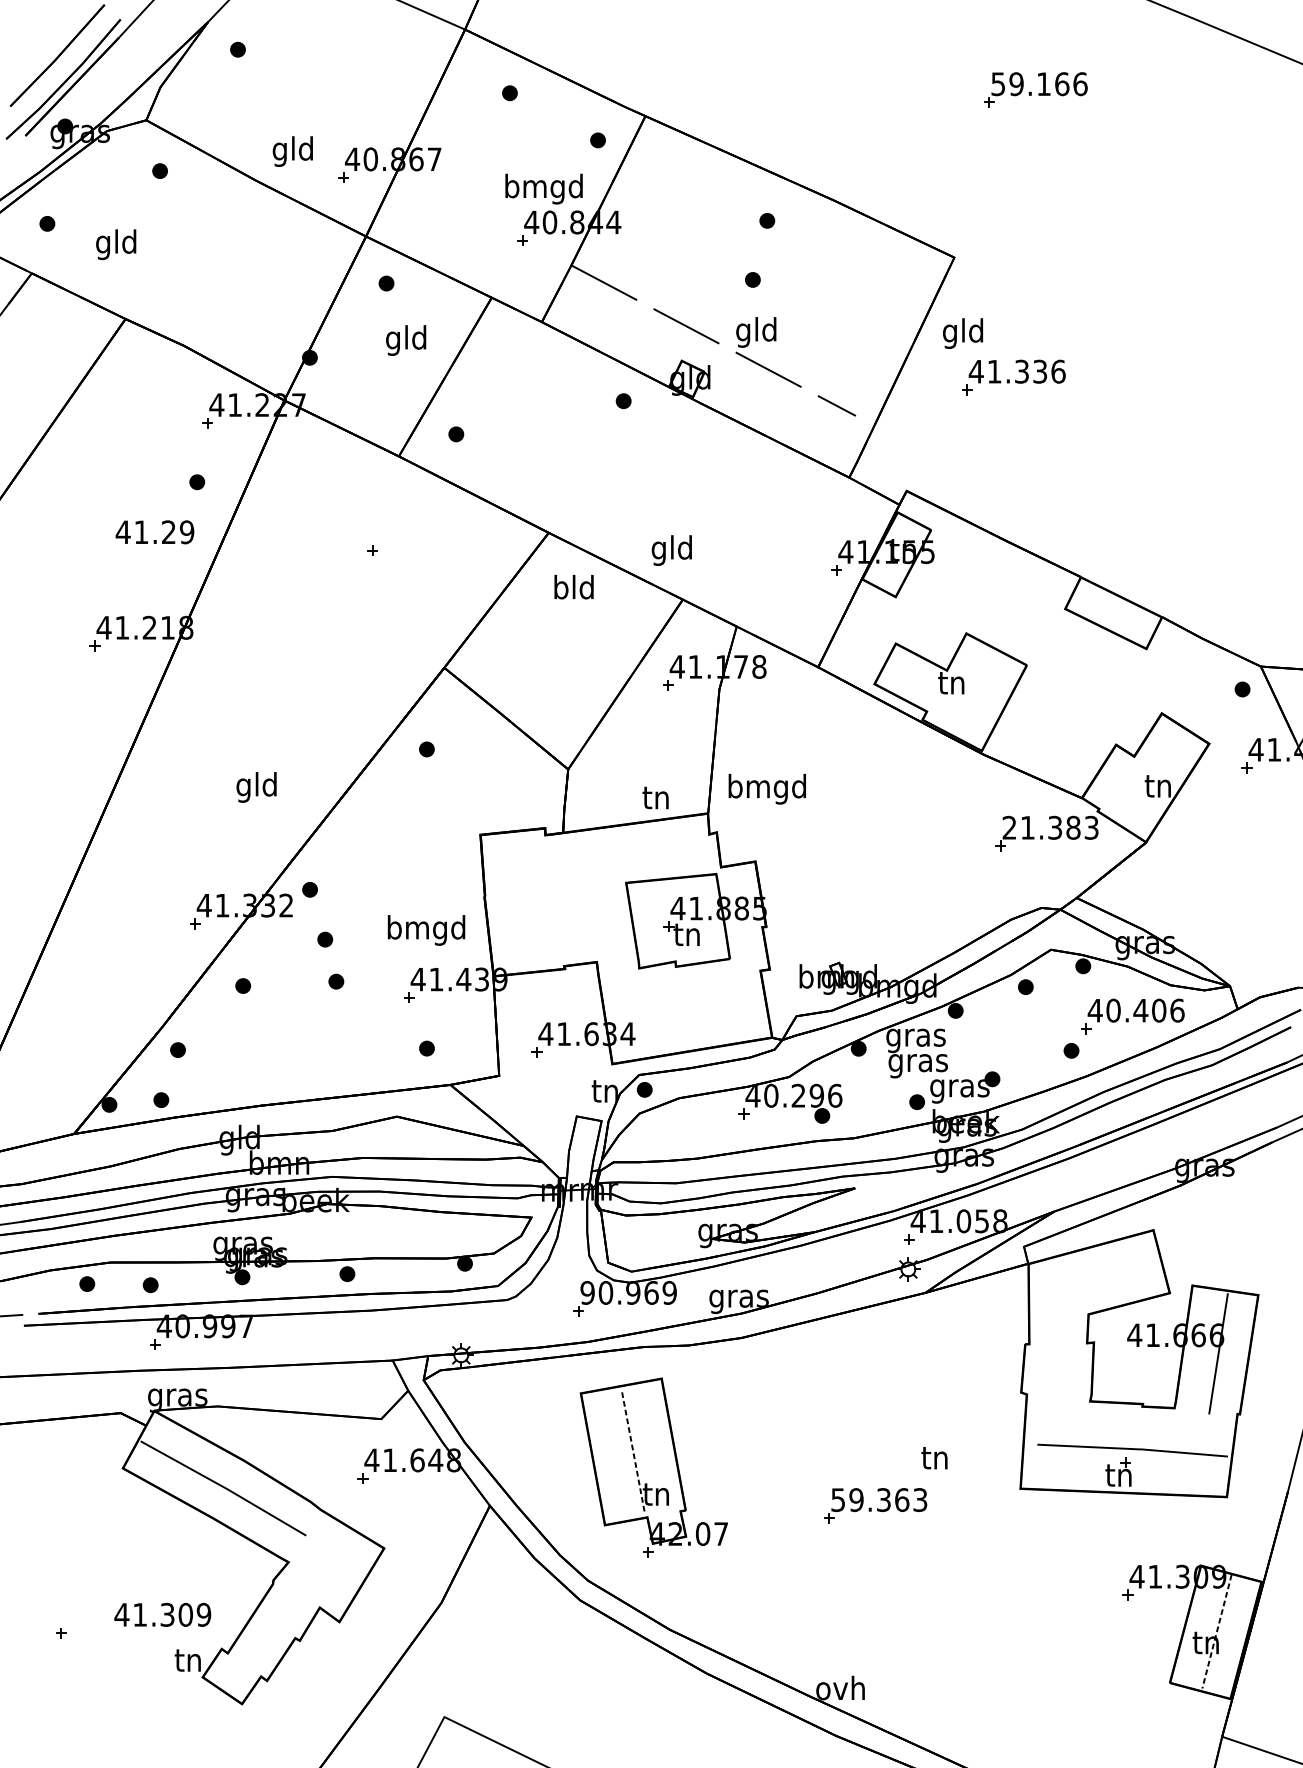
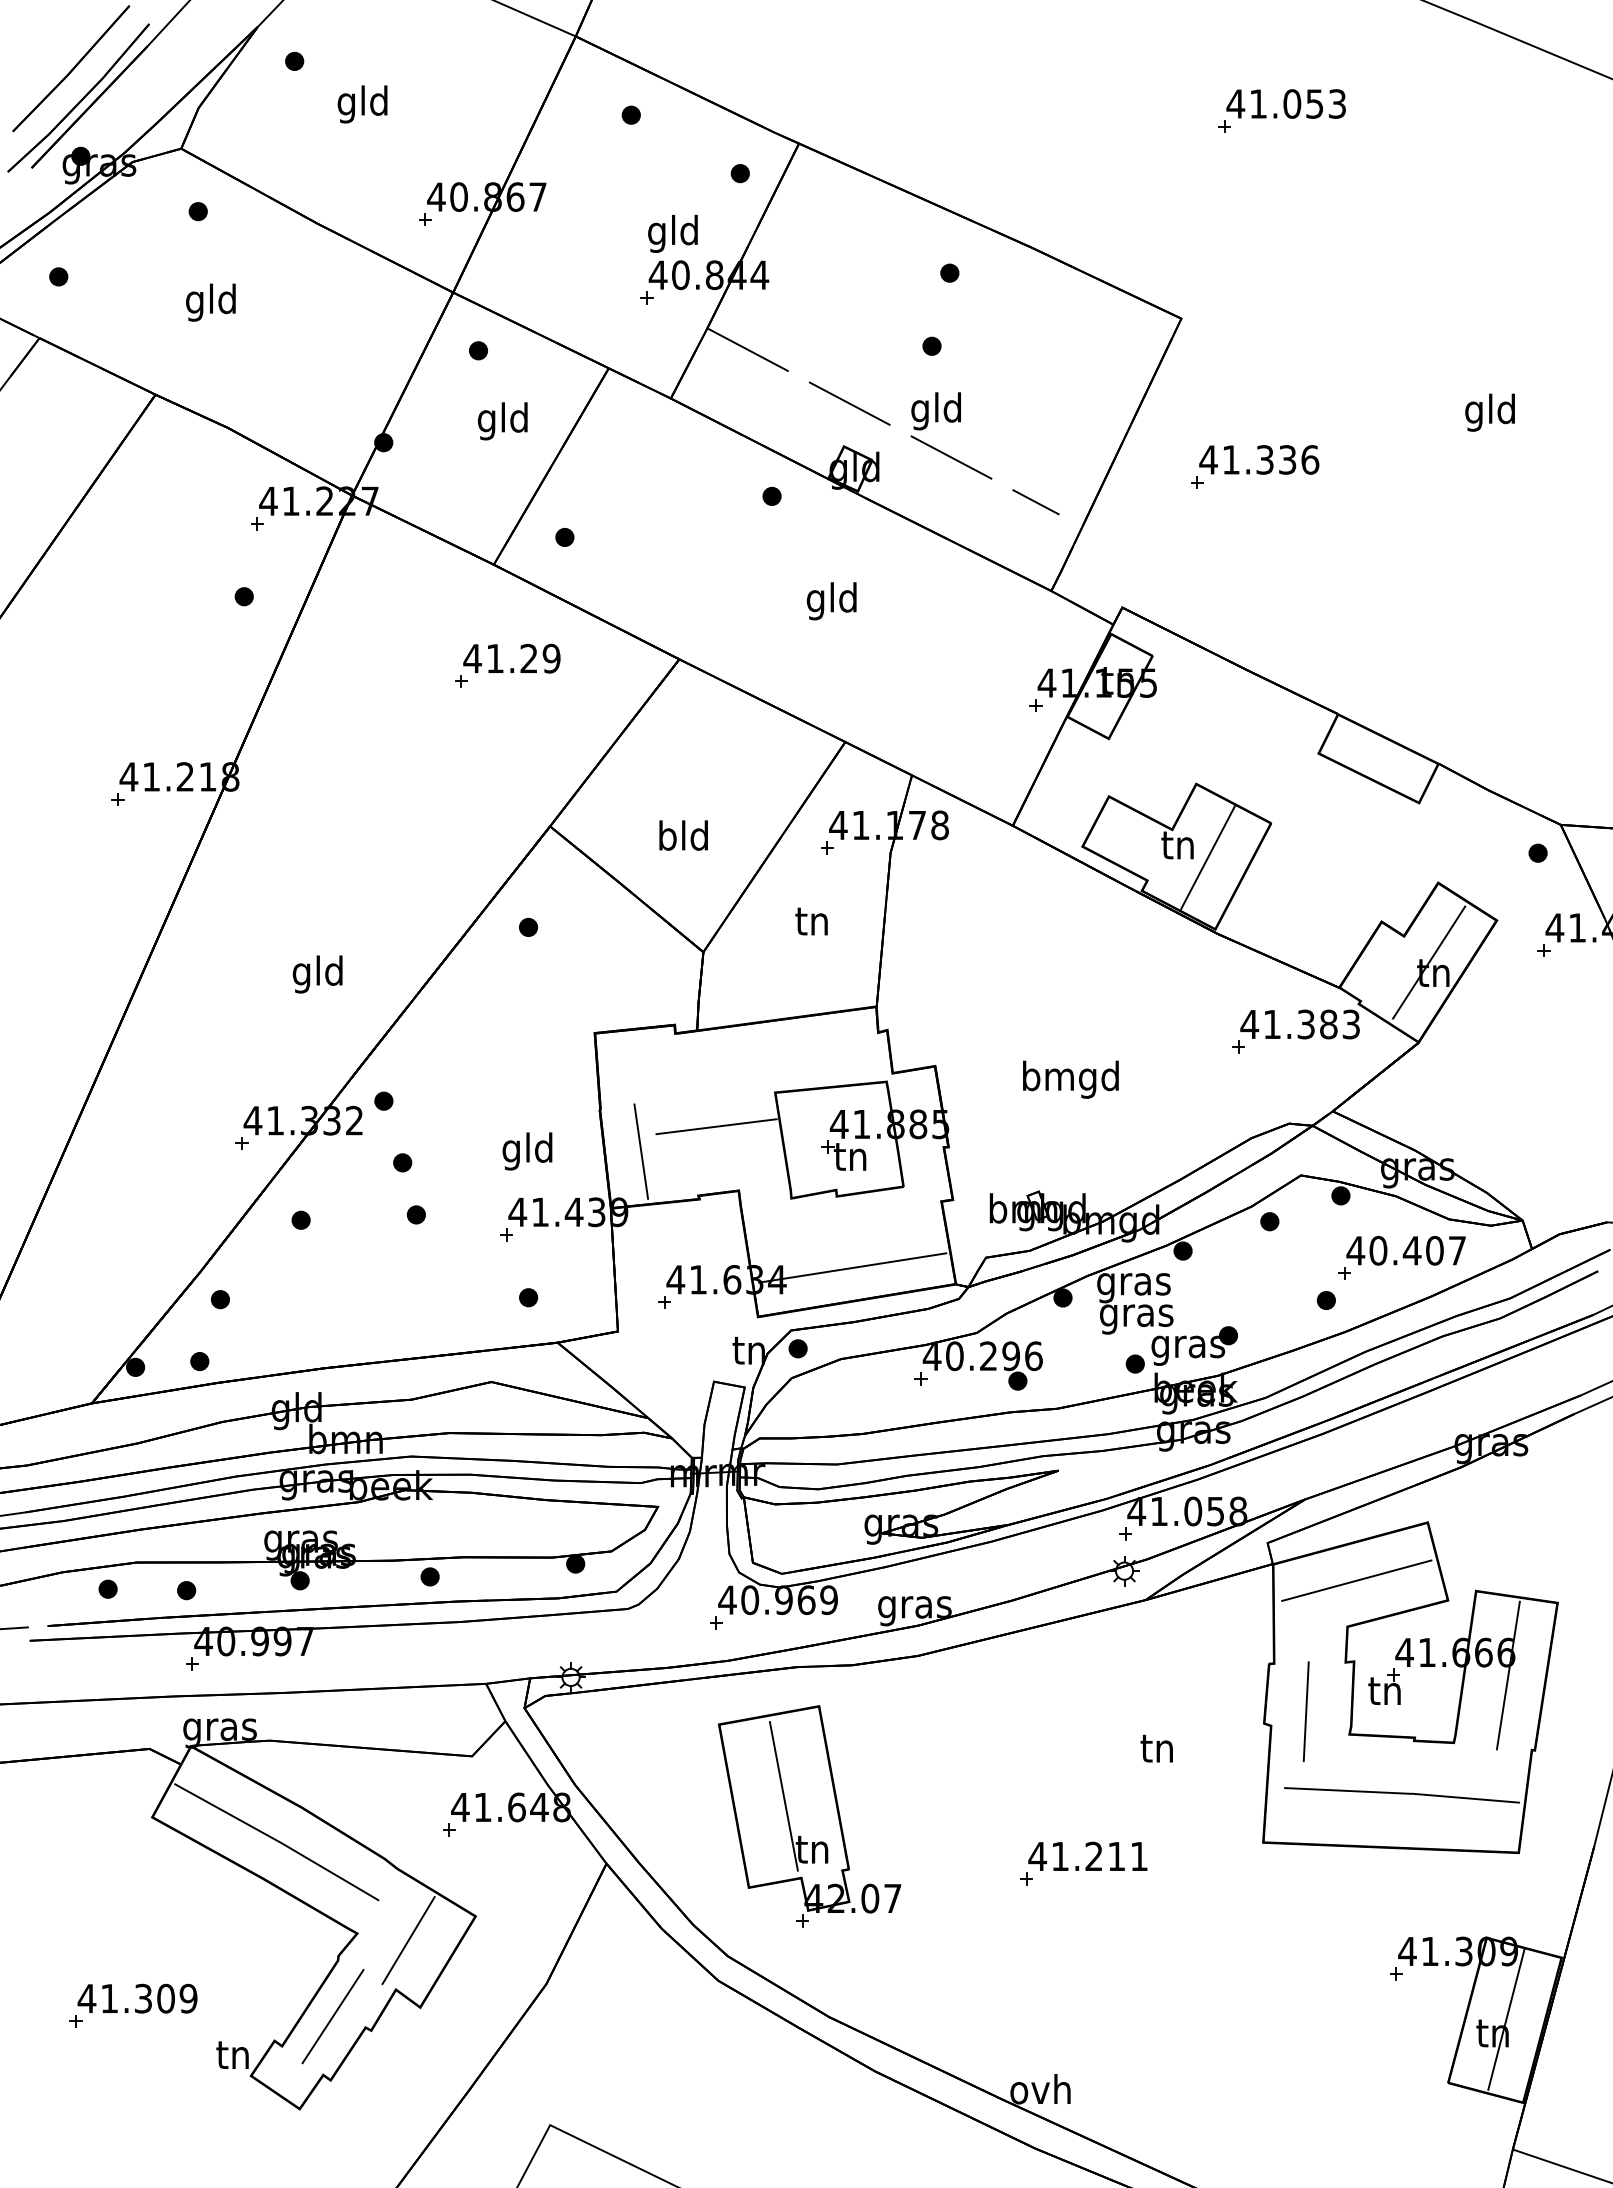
text: (1039, 83) -> (1286, 103), 59.166 -> 41.053
text: (292, 151) -> (362, 104), moved
text: (544, 188) -> (673, 233), bmgd -> gld
text: (115, 244) -> (210, 302), moved
text: (962, 333) -> (1489, 412), moved
text: (154, 532) -> (511, 658), moved
text: (671, 550) -> (831, 601), moved
text: (573, 587) -> (683, 835), moved
line: (975, 692) -> (1207, 857), added
line: (1154, 777) -> (1429, 962), added
text: (767, 789) -> (1070, 1079), moved
text: (655, 797) -> (811, 921), moved
text: (1009, 827) -> (1249, 1023), 21.383 -> 41.383
line: (578, 910) -> (716, 1126), added
text: (426, 930) -> (527, 1151), bmgd -> gld
line: (518, 930) -> (641, 1151), added
text: (1177, 1010) -> (1457, 1250), 40.406 -> 40.407
line: (688, 1024) -> (852, 1267), added
line: (1095, 1277) -> (1356, 1580), added
text: (587, 1293) -> (727, 1600), 90.969 -> 40.969
line: (1054, 1382) -> (1305, 1711), added
line: (632, 1451) -> (783, 1796), dashed -> solid
text: (934, 1458) -> (1156, 1748), moved
part: (1118, 1471) -> (1384, 1686), moved
text: (878, 1500) -> (1087, 1856), 59.363 -> 41.211
line: (329, 1567) -> (408, 1940), added
text: (162, 1614) -> (137, 1998), moved
line: (268, 1629) -> (332, 2016), added
line: (1217, 1631) -> (1506, 2019), dashed -> solid

